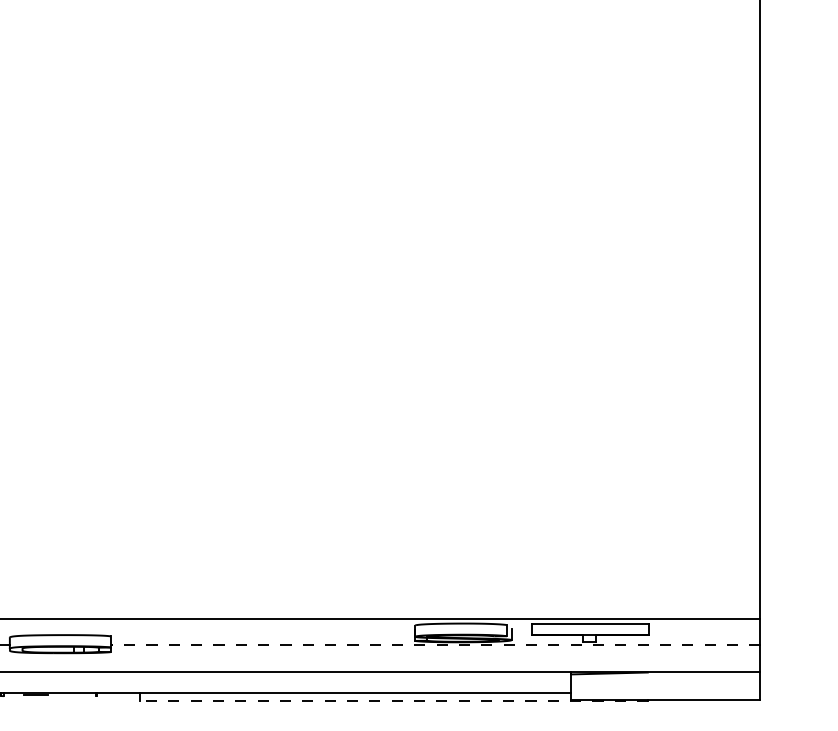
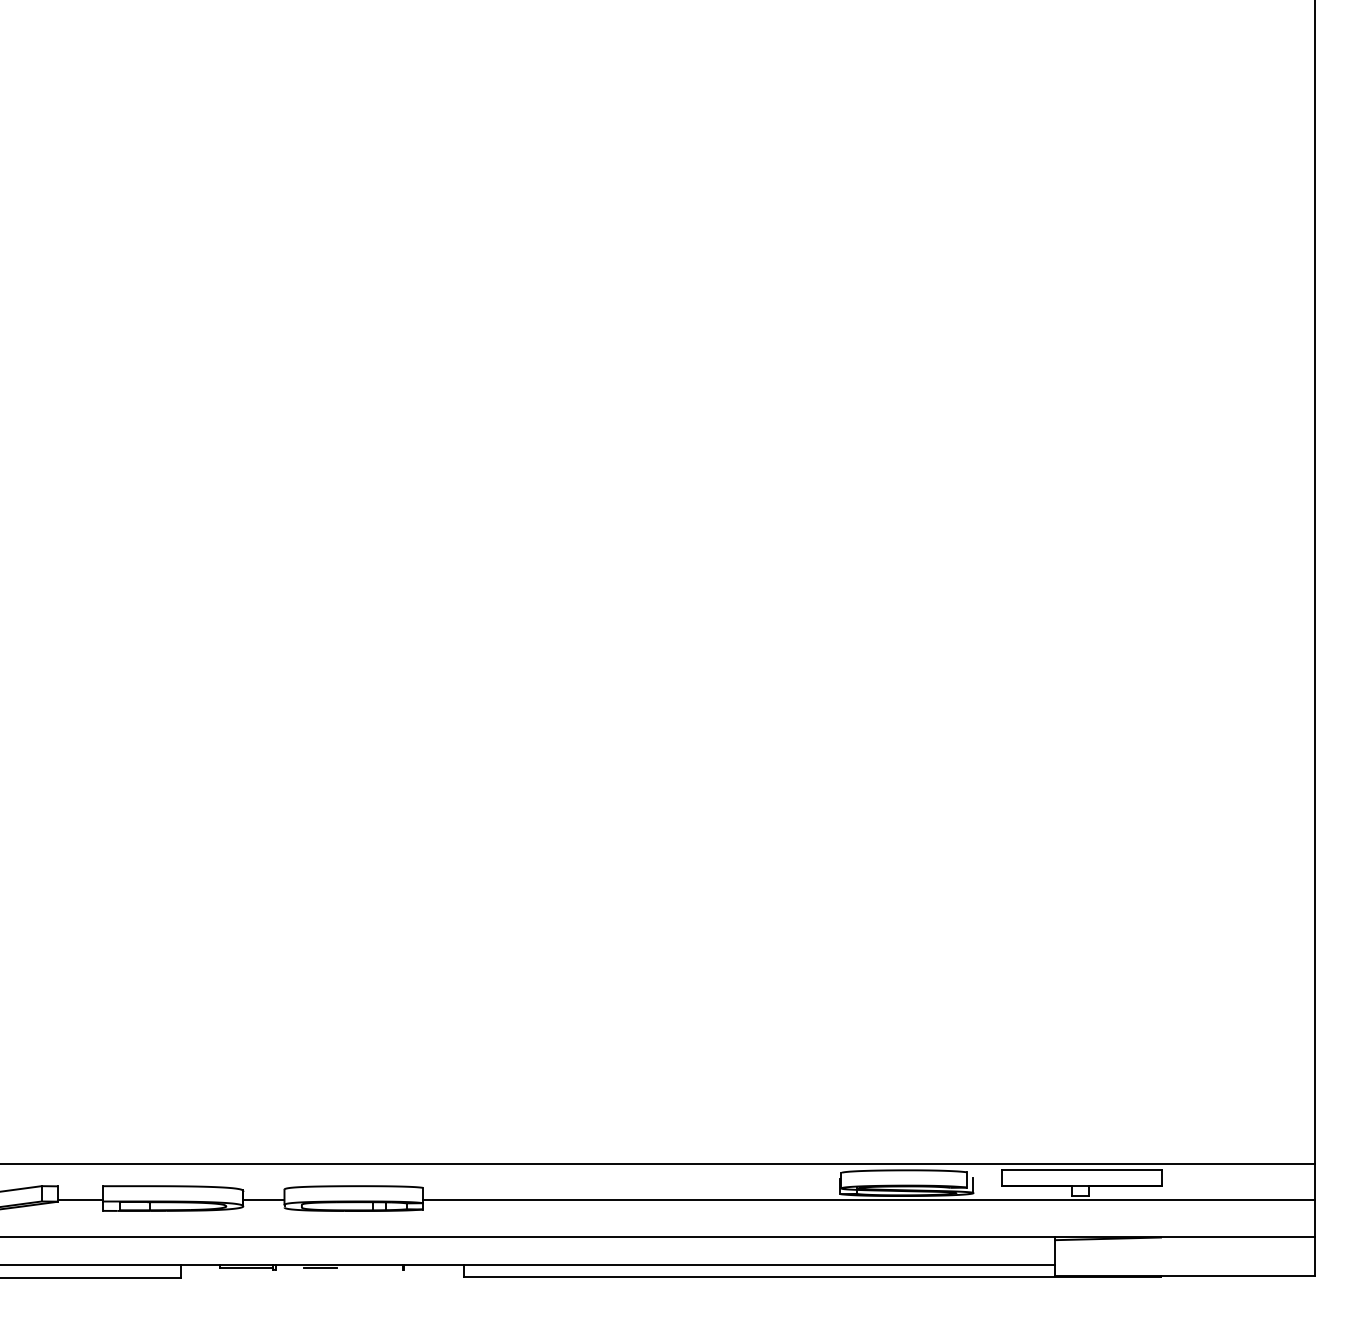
line: (435, 645) -> (868, 1200), dashed -> solid
line: (394, 701) -> (812, 1277), dashed -> solid

